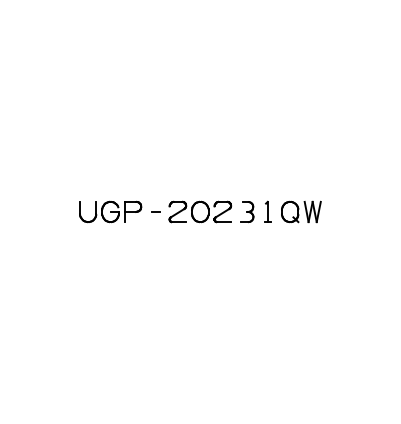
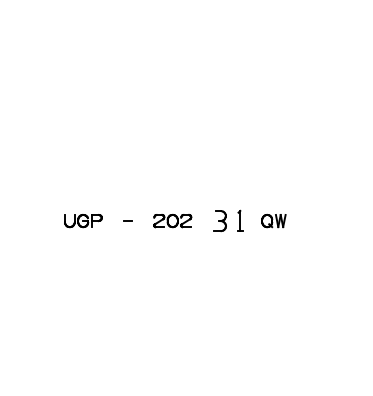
part: (110, 211) -> (83, 220), size x0.6
part: (199, 211) -> (172, 220), size x0.6
part: (301, 211) -> (274, 220), size x0.6

